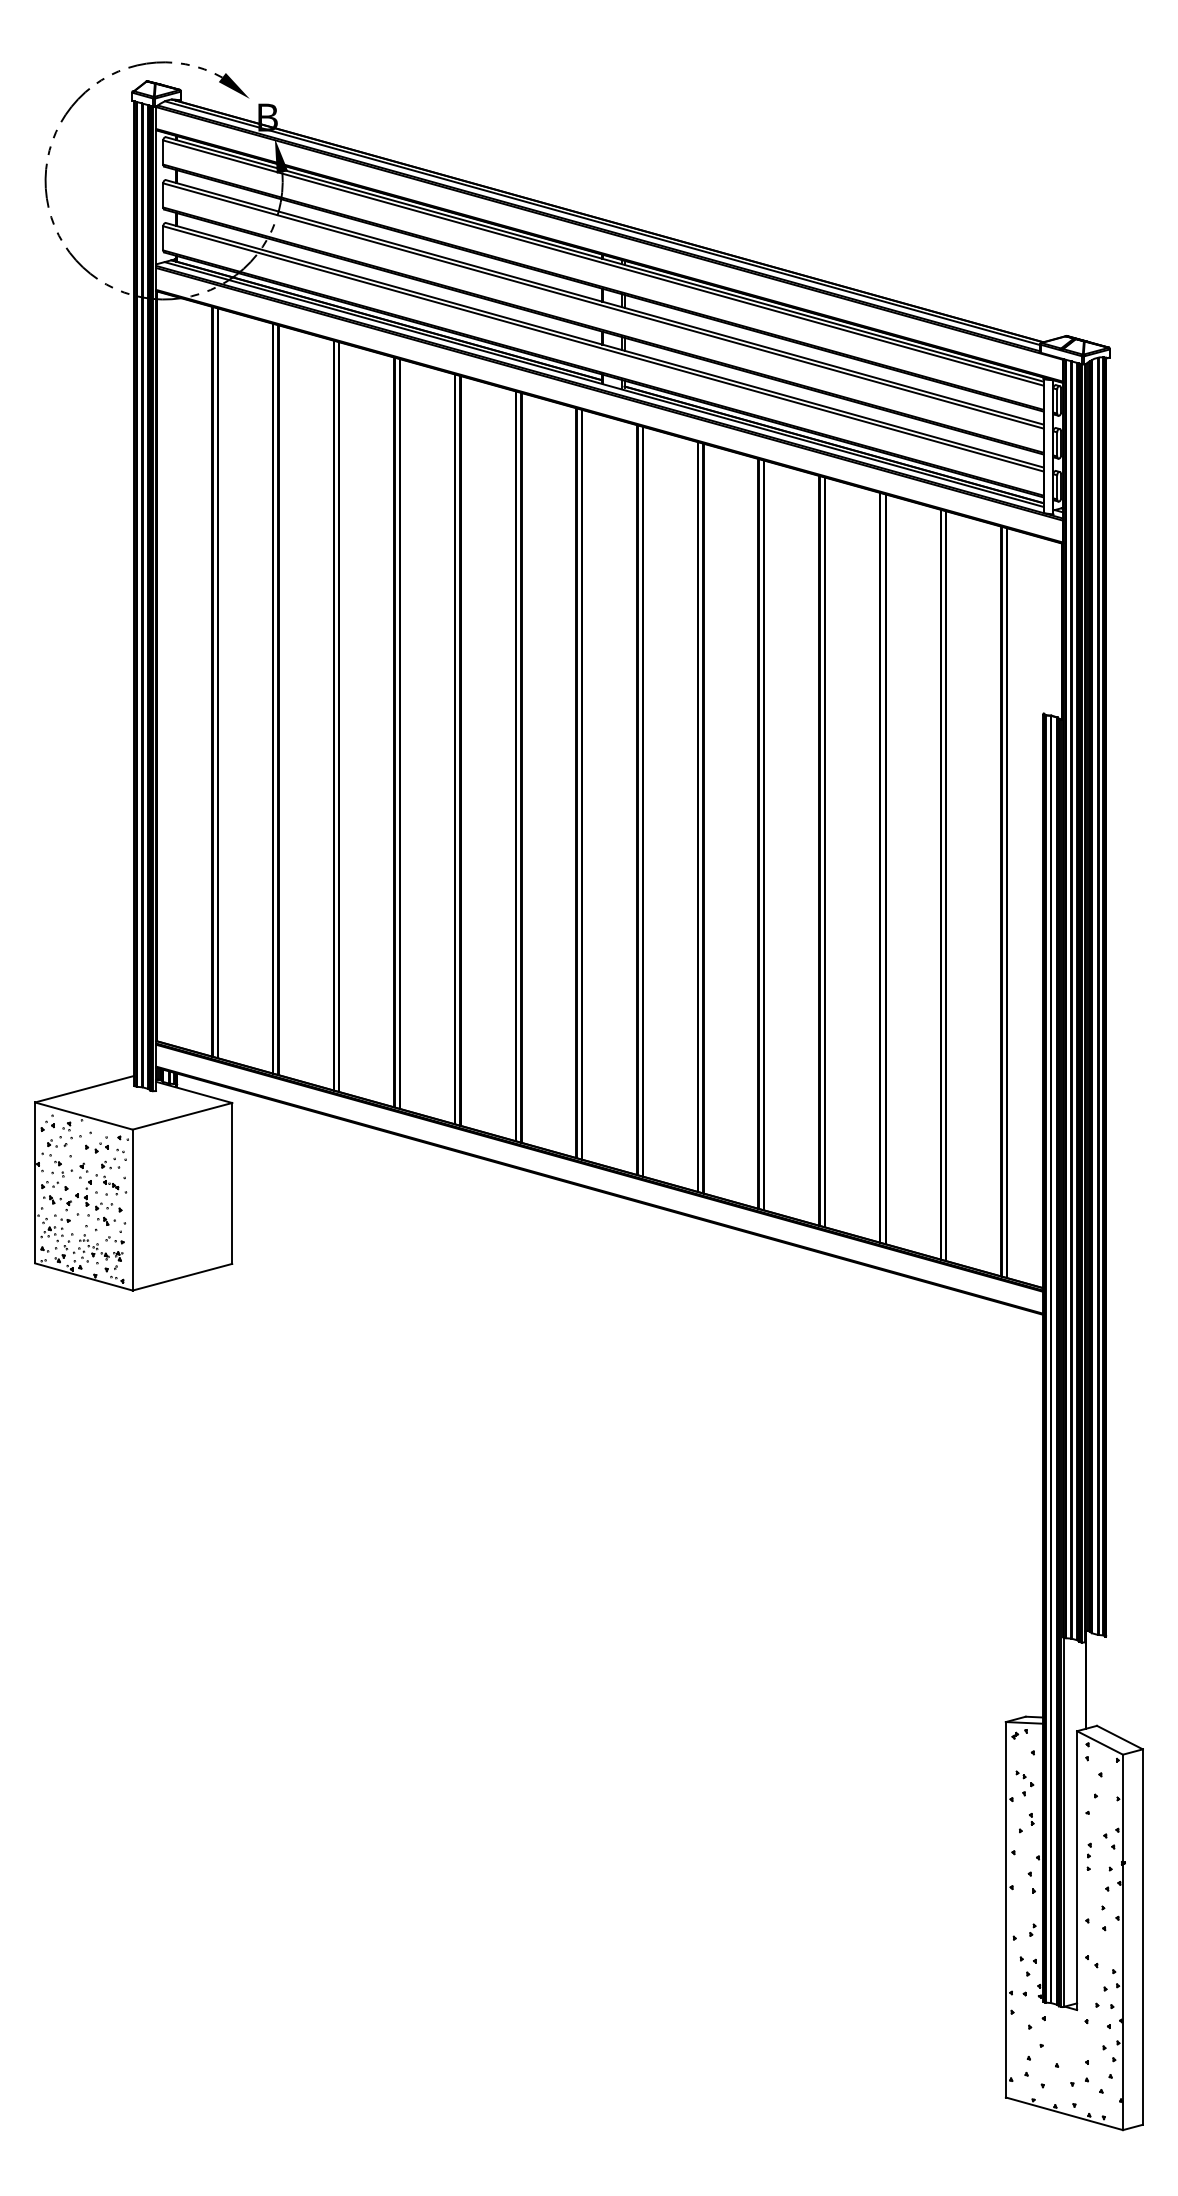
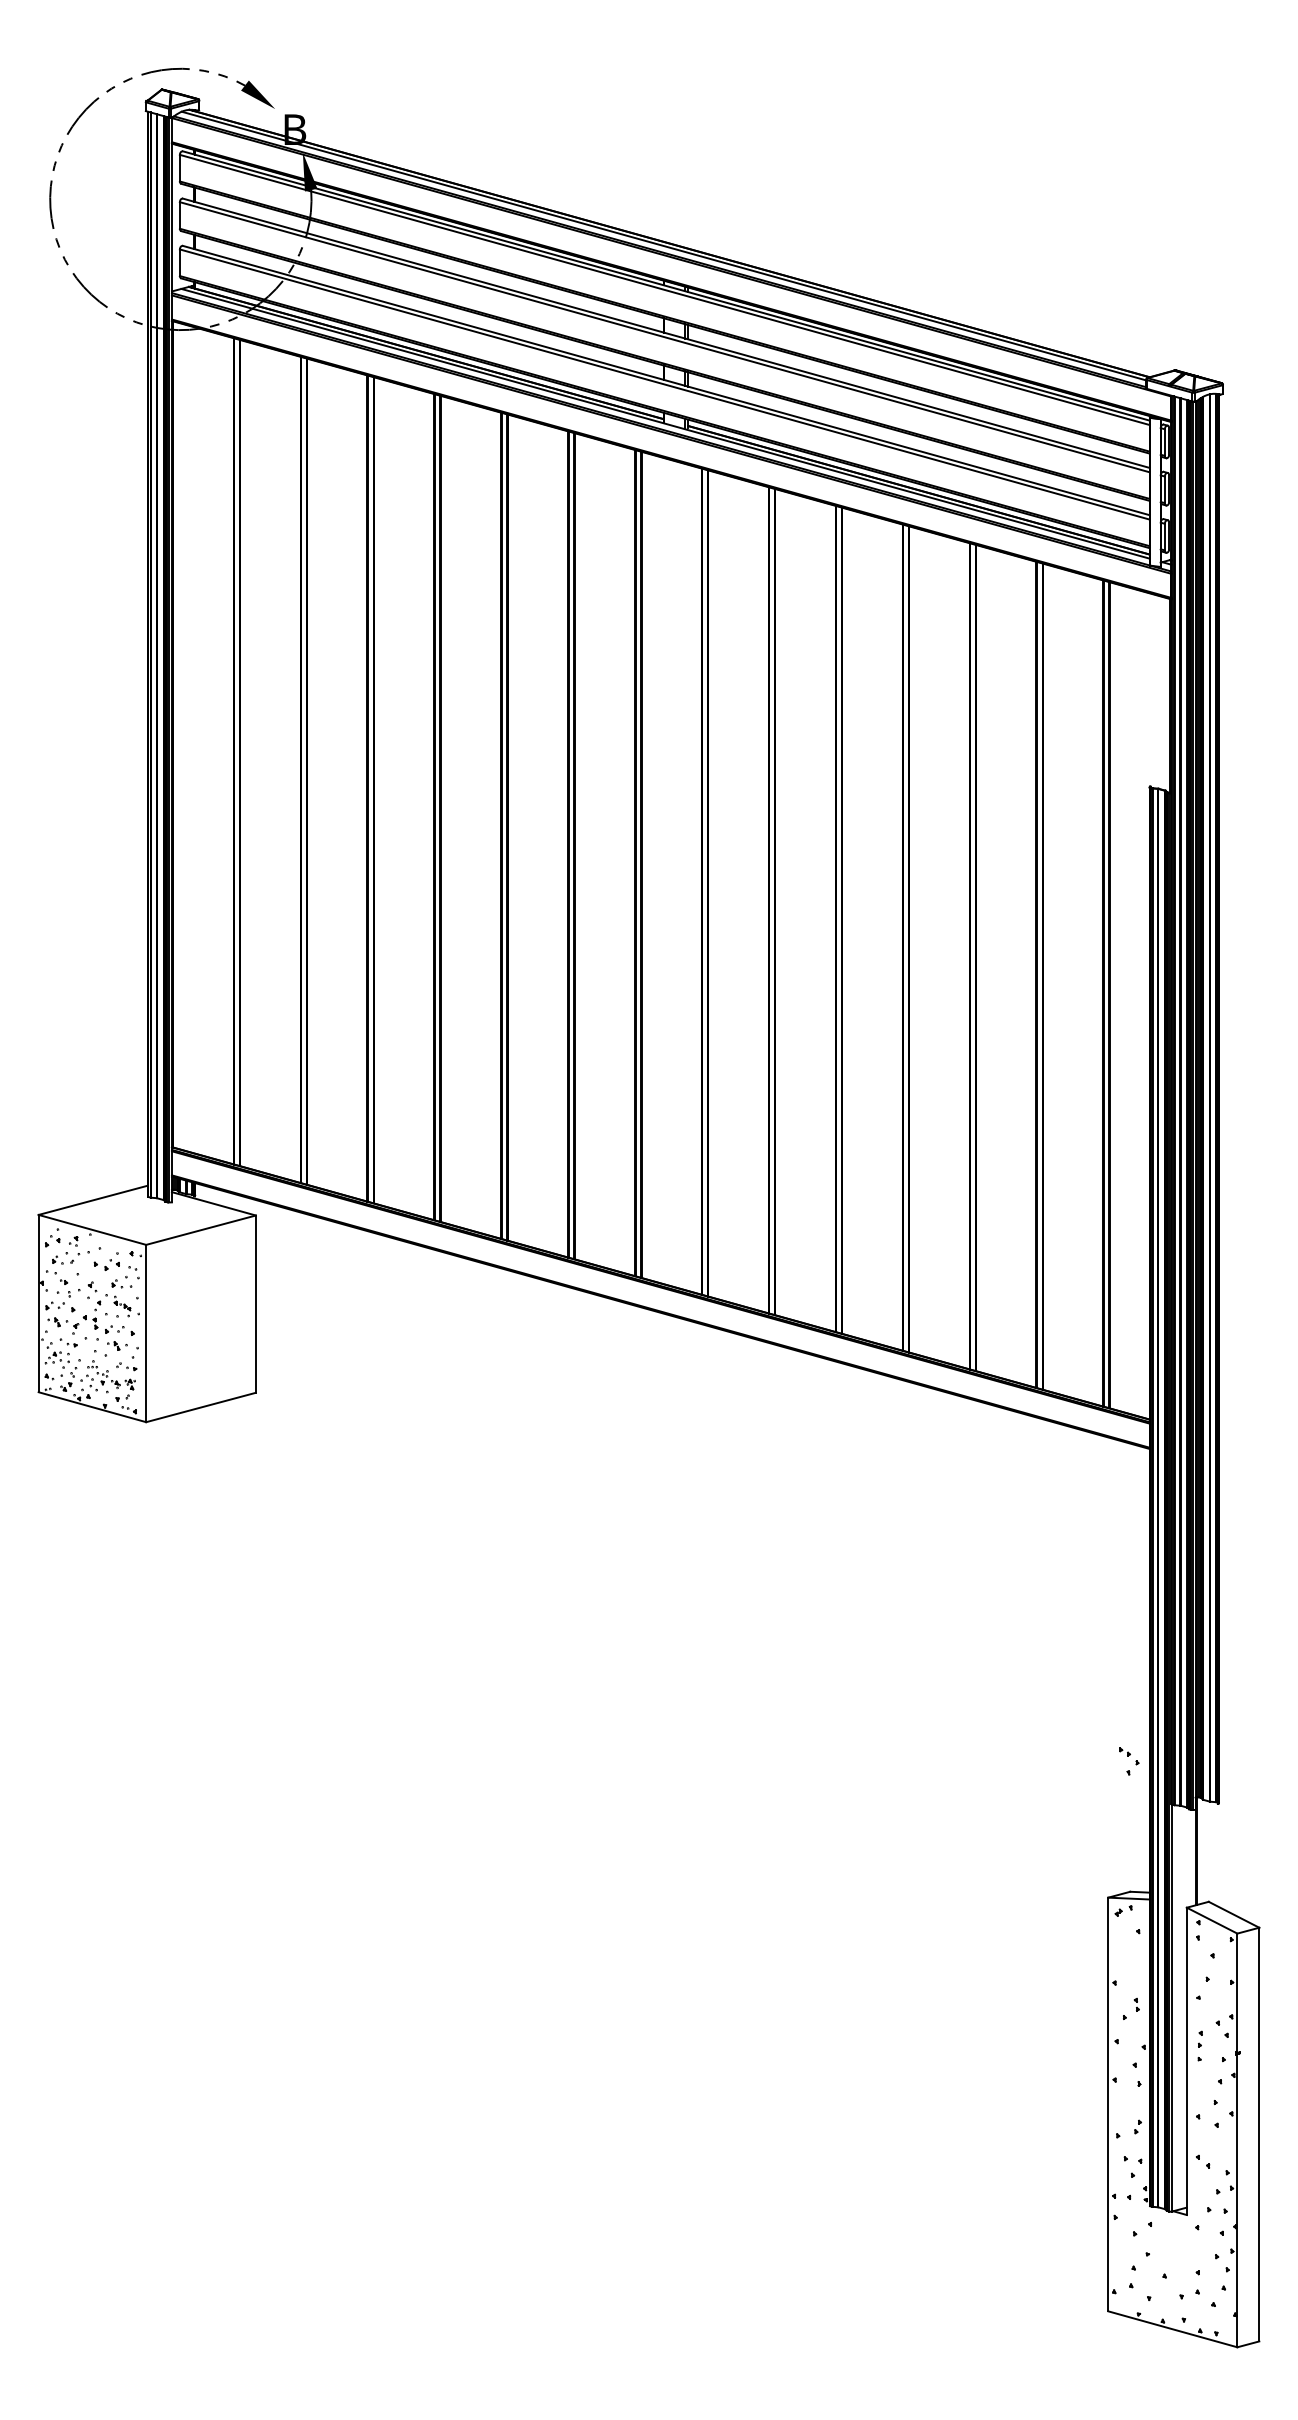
part: (1024, 1783) -> (1128, 1761), moved

